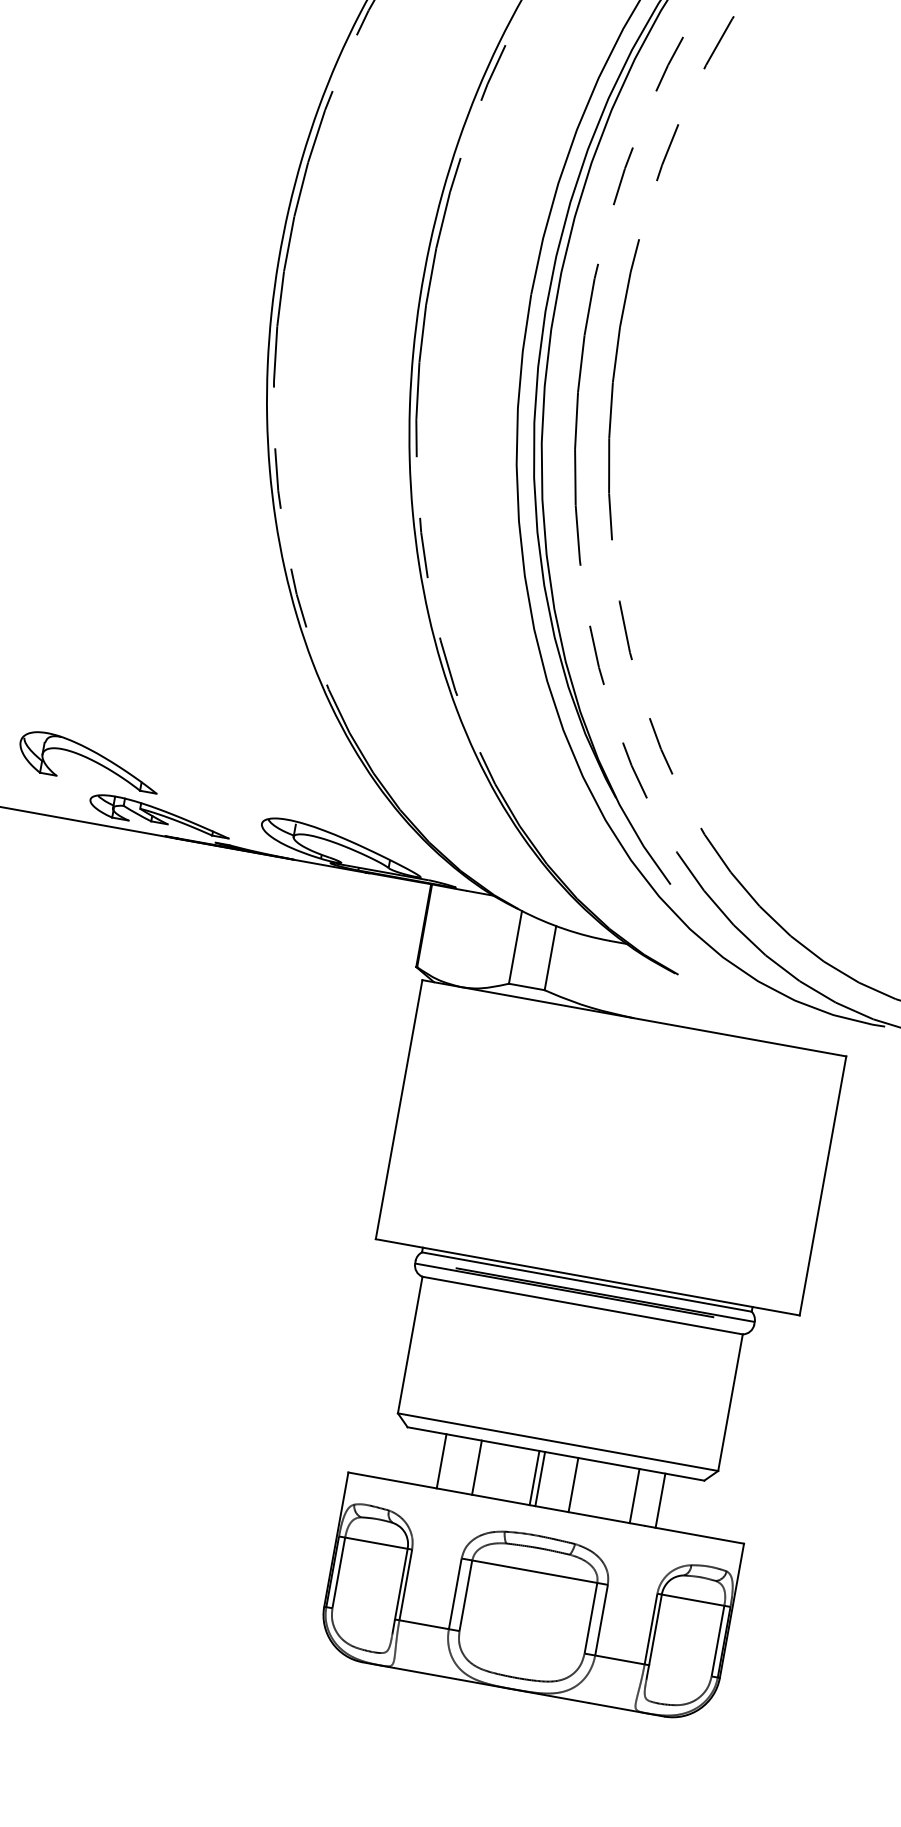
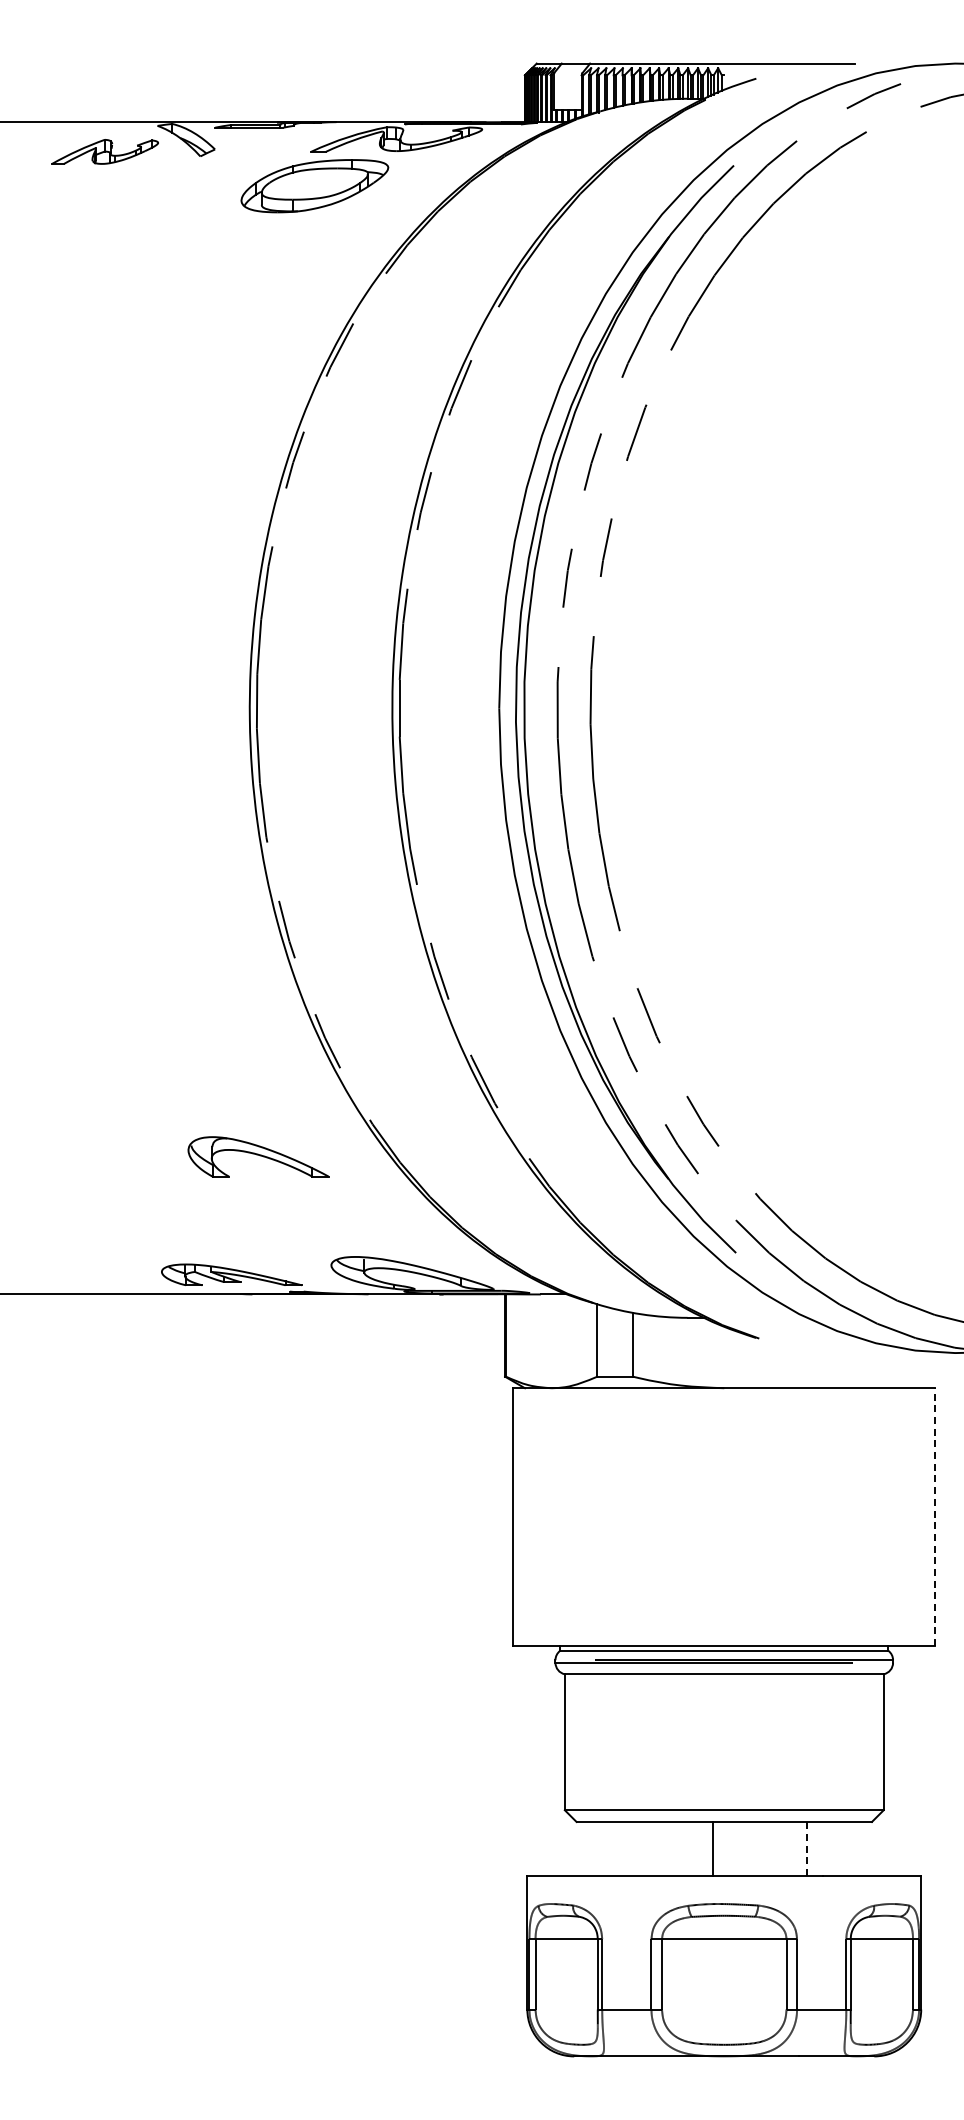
part: (89, 760) -> (258, 1156), moved
line: (823, 1186) -> (935, 1517), solid -> dashed
line: (441, 1460) -> (615, 1848), removed
line: (477, 1467) -> (650, 1848), removed
line: (534, 1477) -> (707, 1848), removed
line: (573, 1484) -> (746, 1848), removed
line: (634, 1495) -> (807, 1848), solid -> dashed
line: (660, 1500) -> (833, 1848), removed

